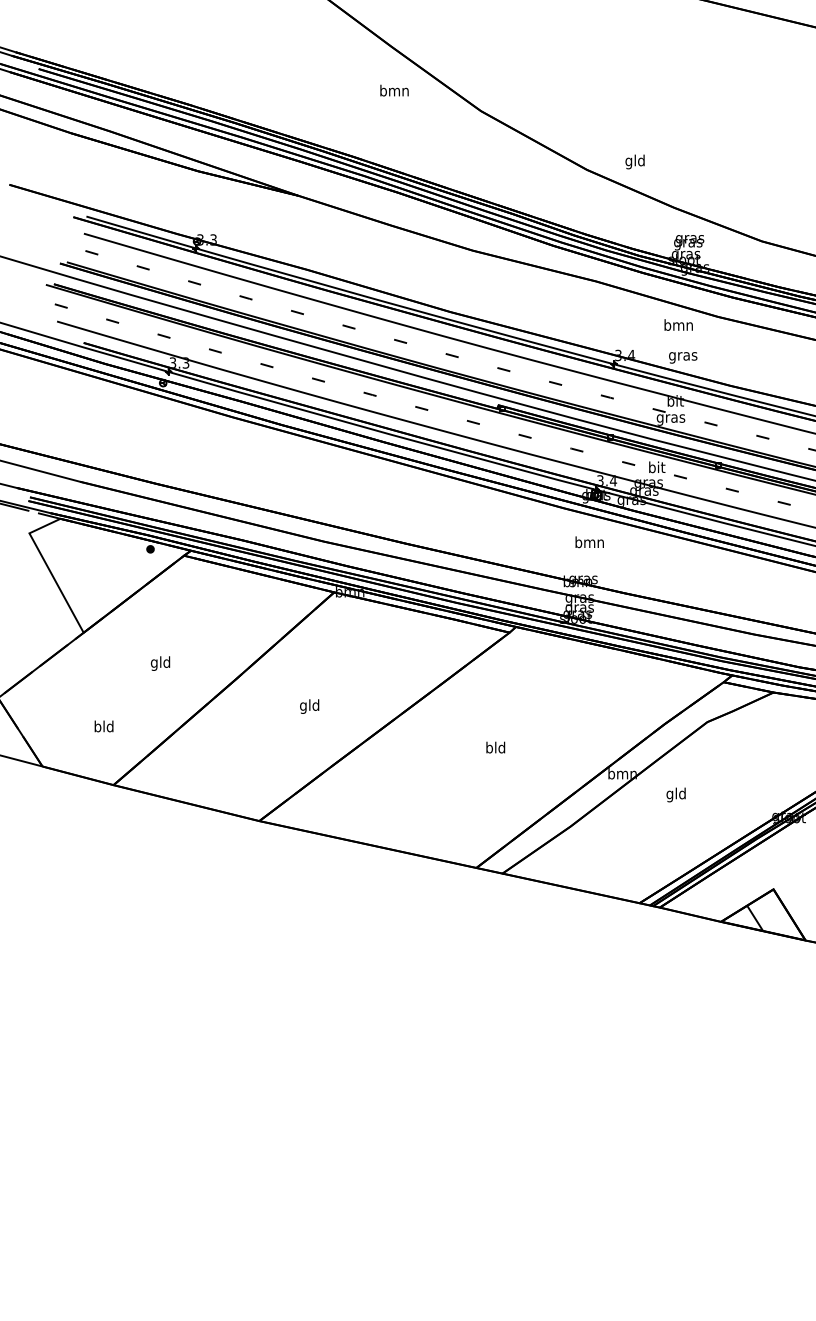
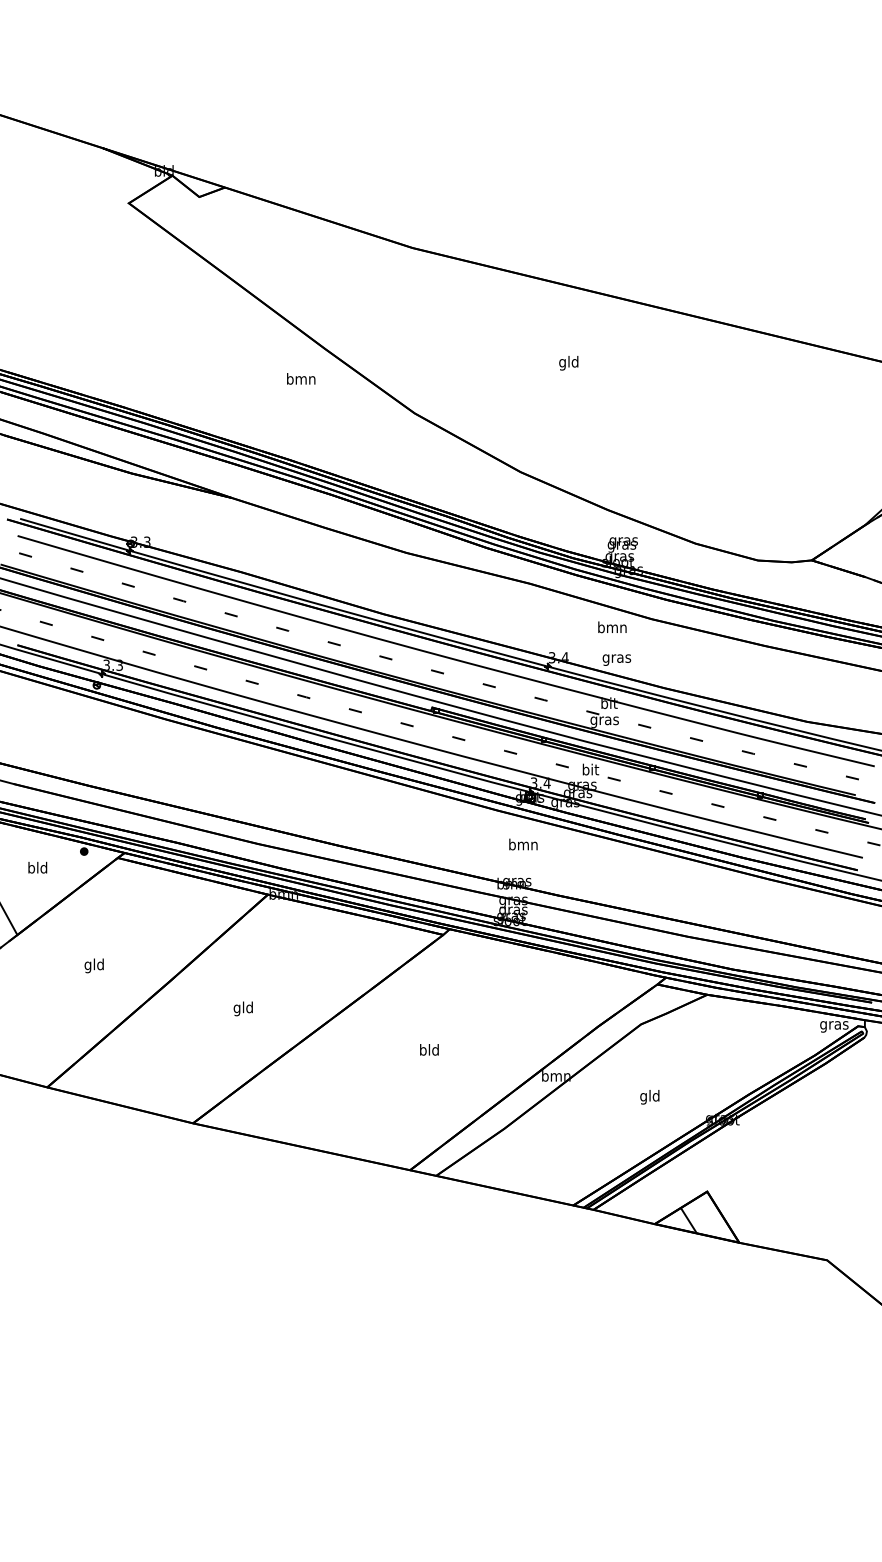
text: (394, 90) -> (301, 378), moved
text: (634, 162) -> (568, 363), moved
text: (103, 726) -> (37, 867), moved
text: (675, 795) -> (649, 1097), moved

